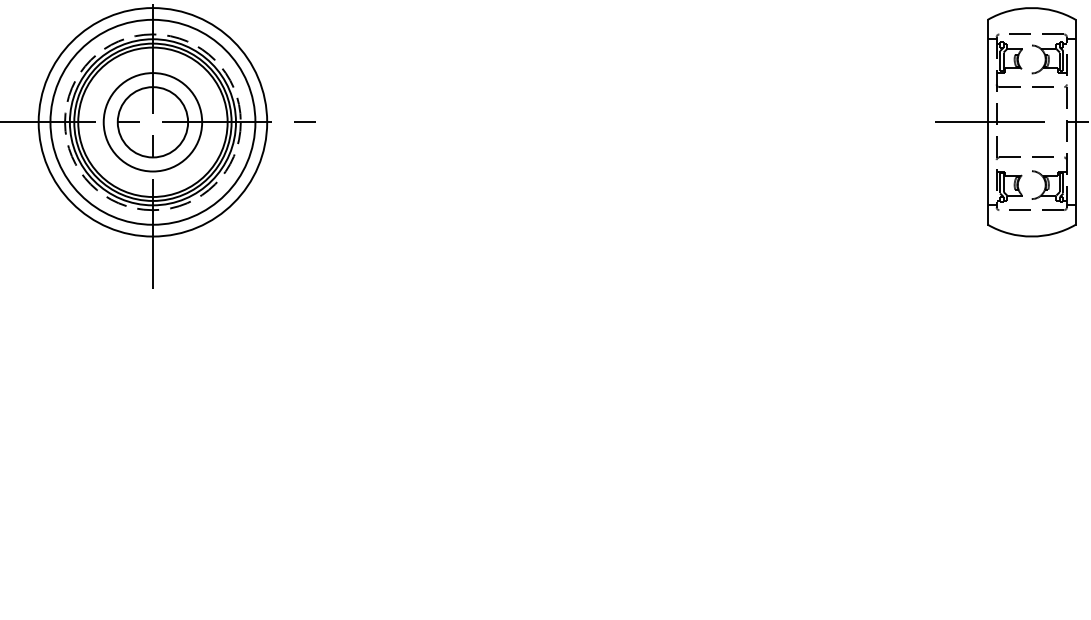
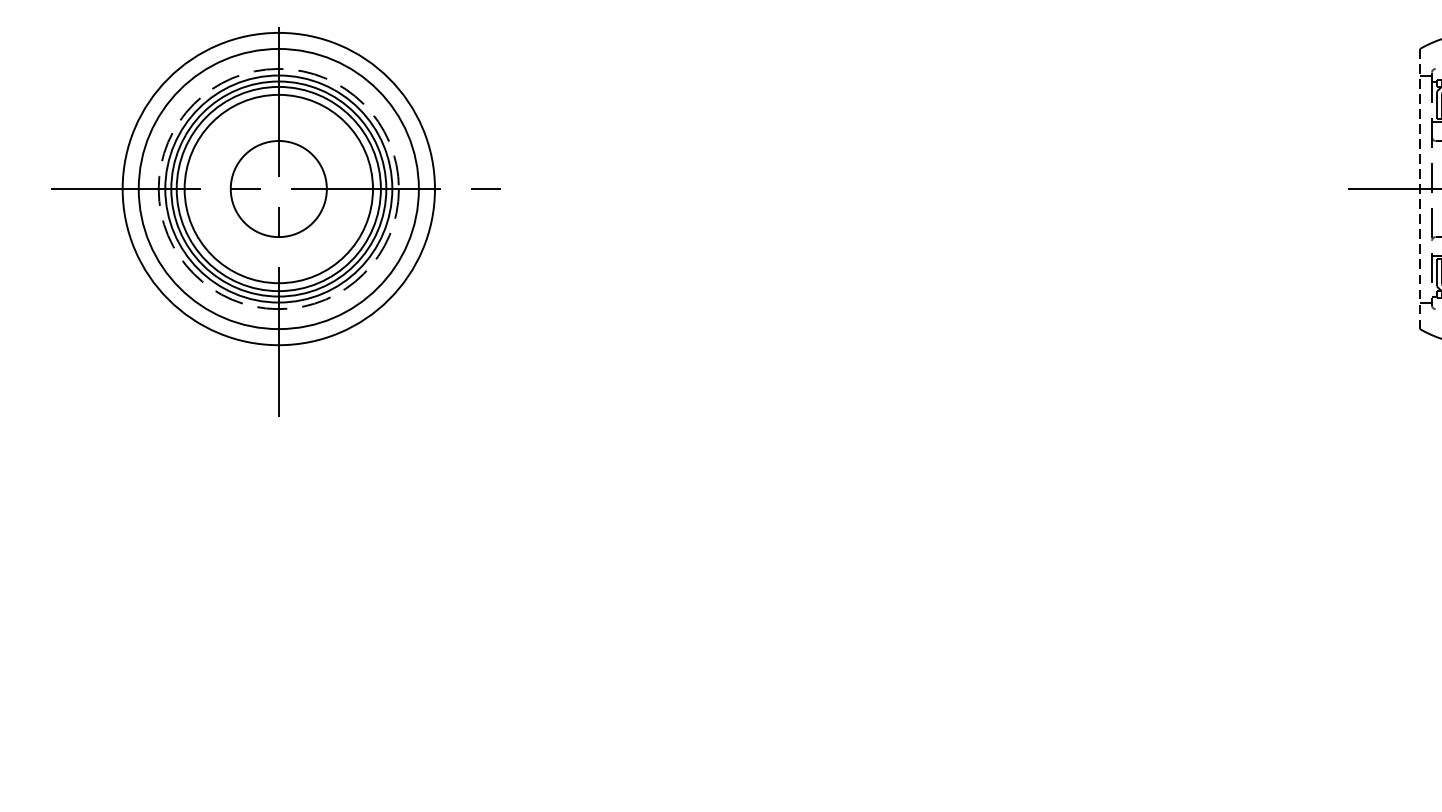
circle: (152, 122) -> (278, 189), size x1.4
line: (987, 122) -> (1419, 189), solid -> dashed

